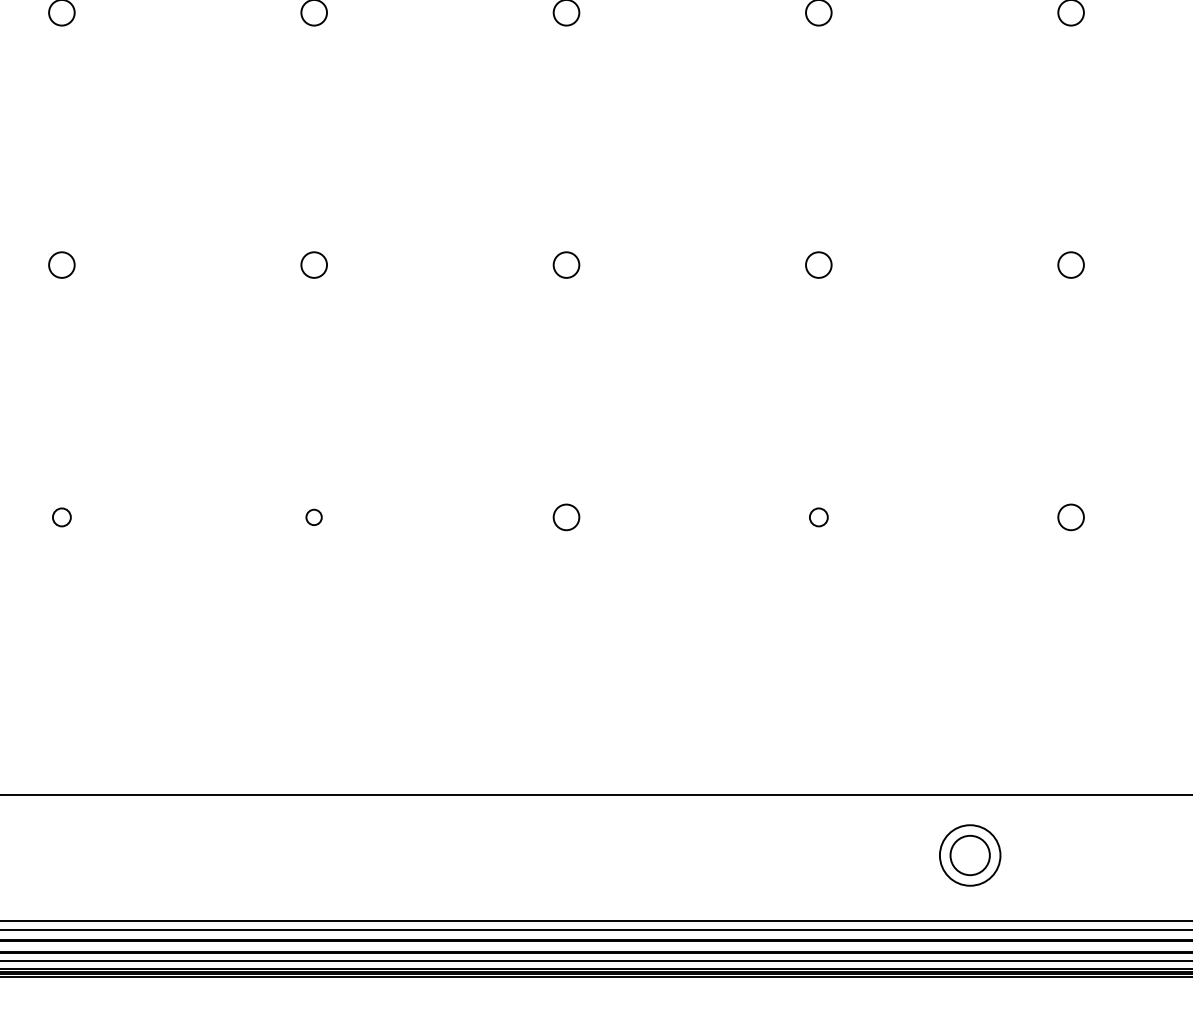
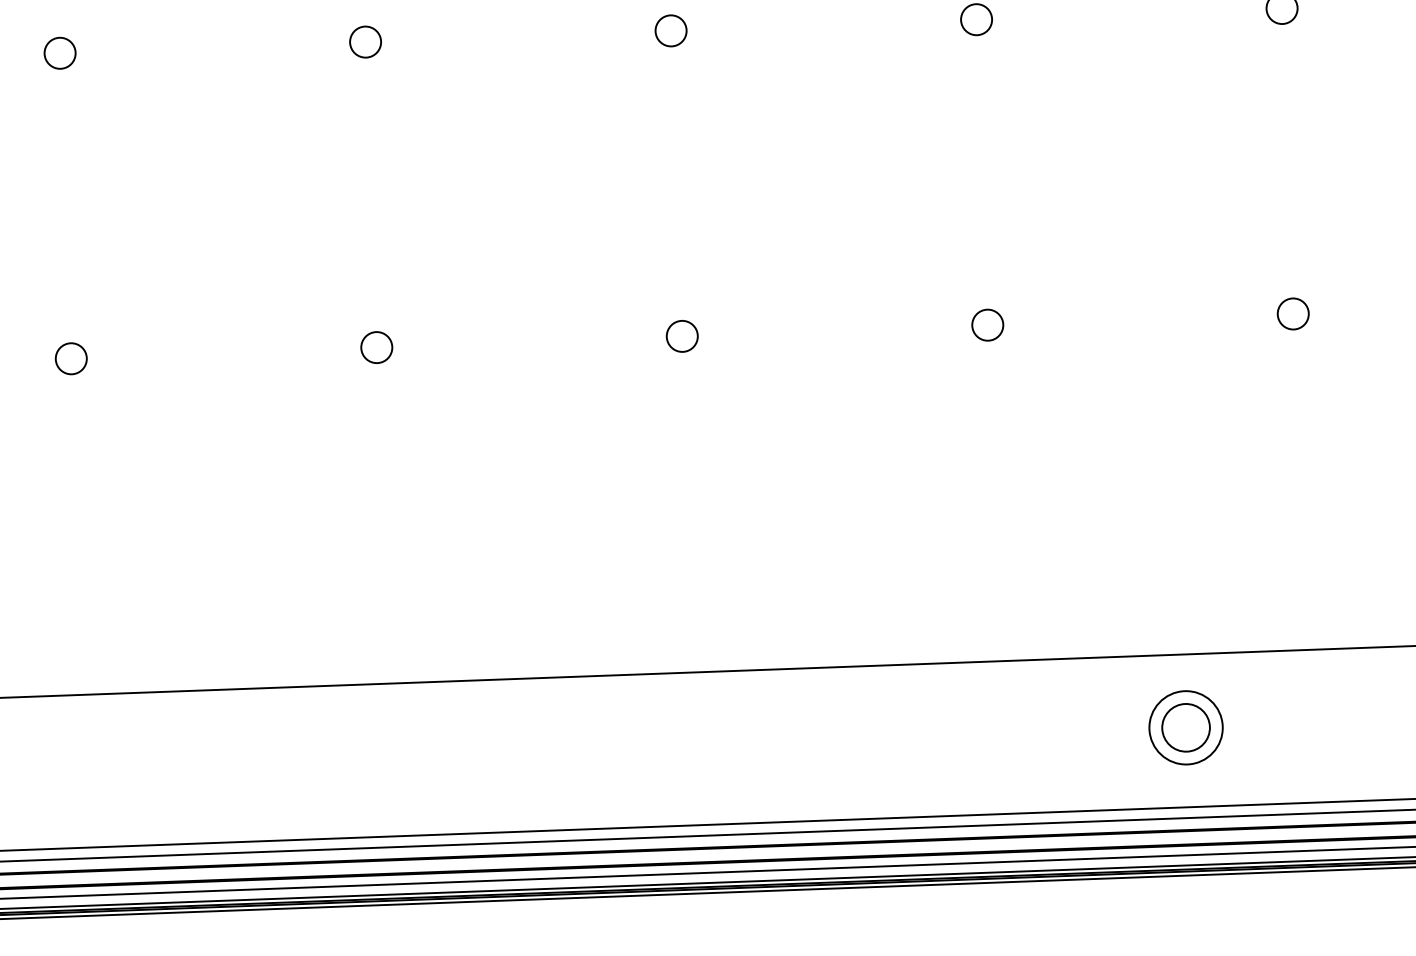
circle: (61, 517) -> (70, 358), size x1.43
circle: (313, 517) -> (375, 347), size x1.67
circle: (818, 517) -> (987, 325), size x1.43

